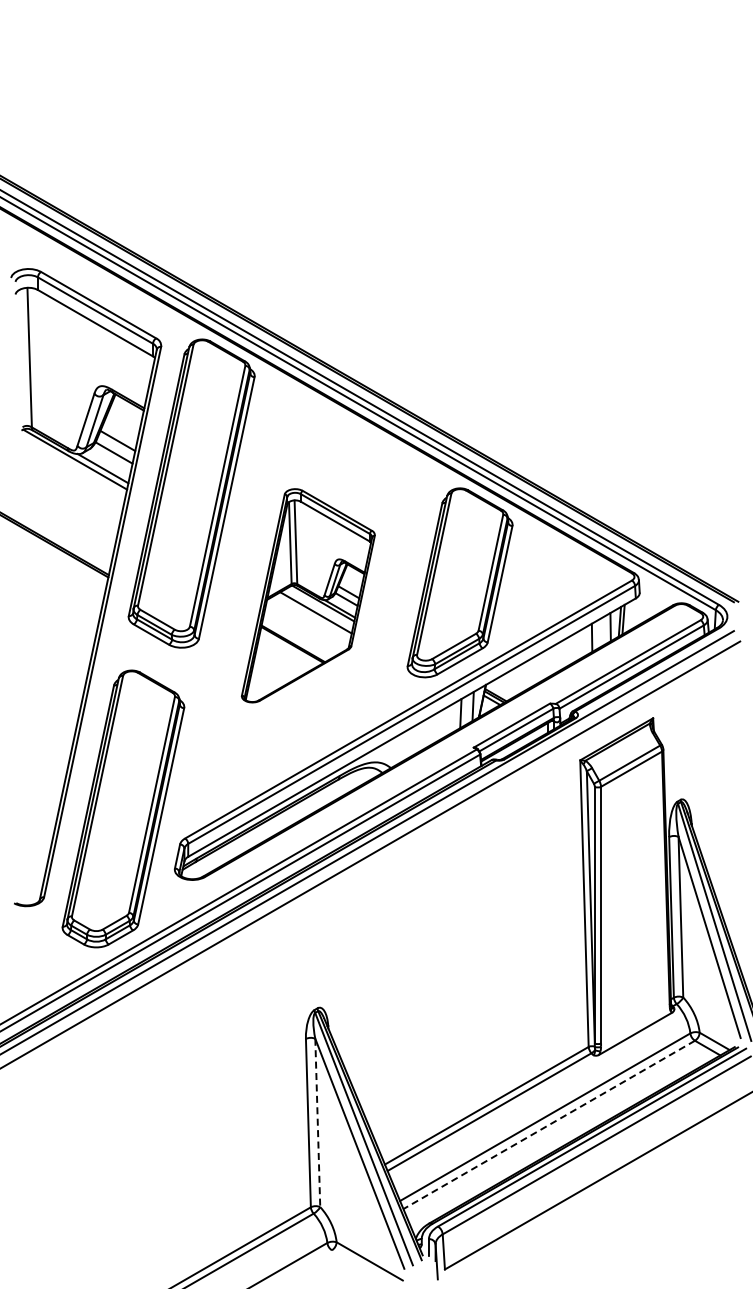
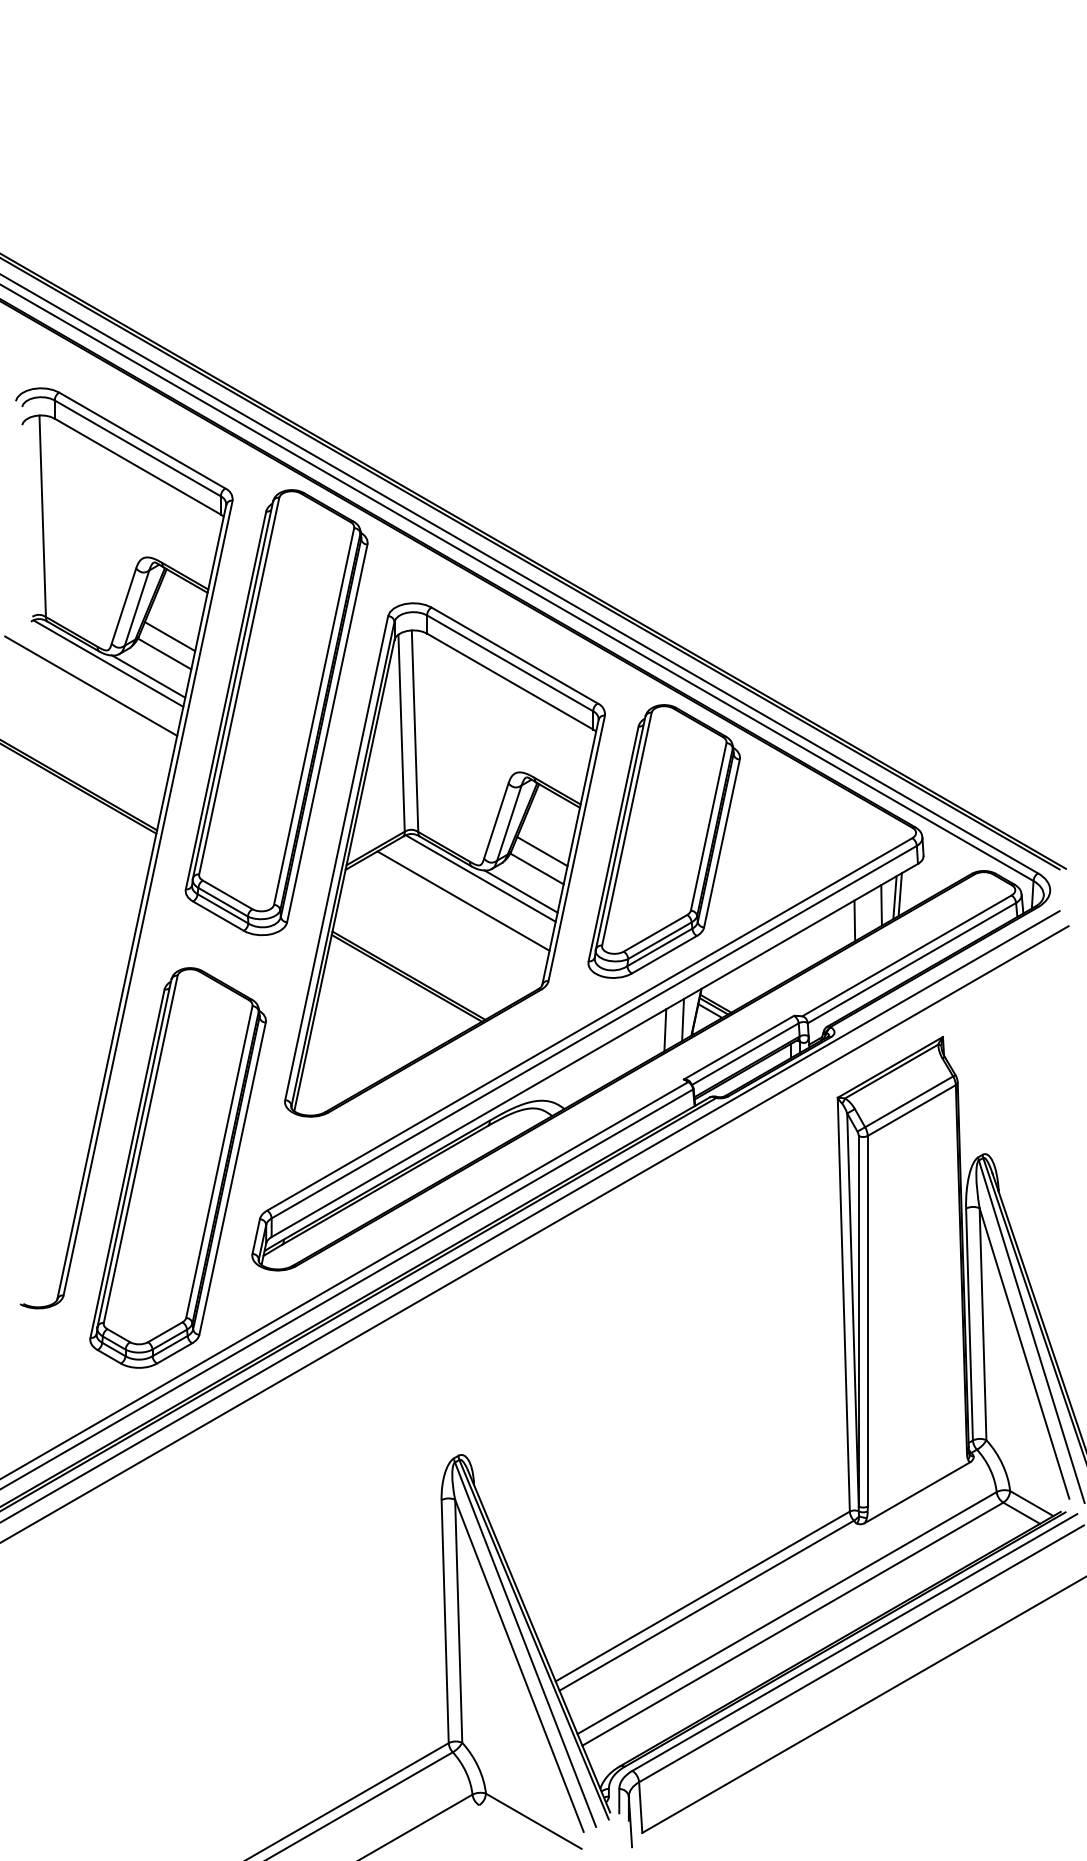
line: (62, 474) -> (90, 685), added
part: (308, 595) -> (445, 859), size x1.67
line: (317, 1123) -> (458, 1622), dashed -> solid
line: (548, 1125) -> (791, 1625), dashed -> solid

